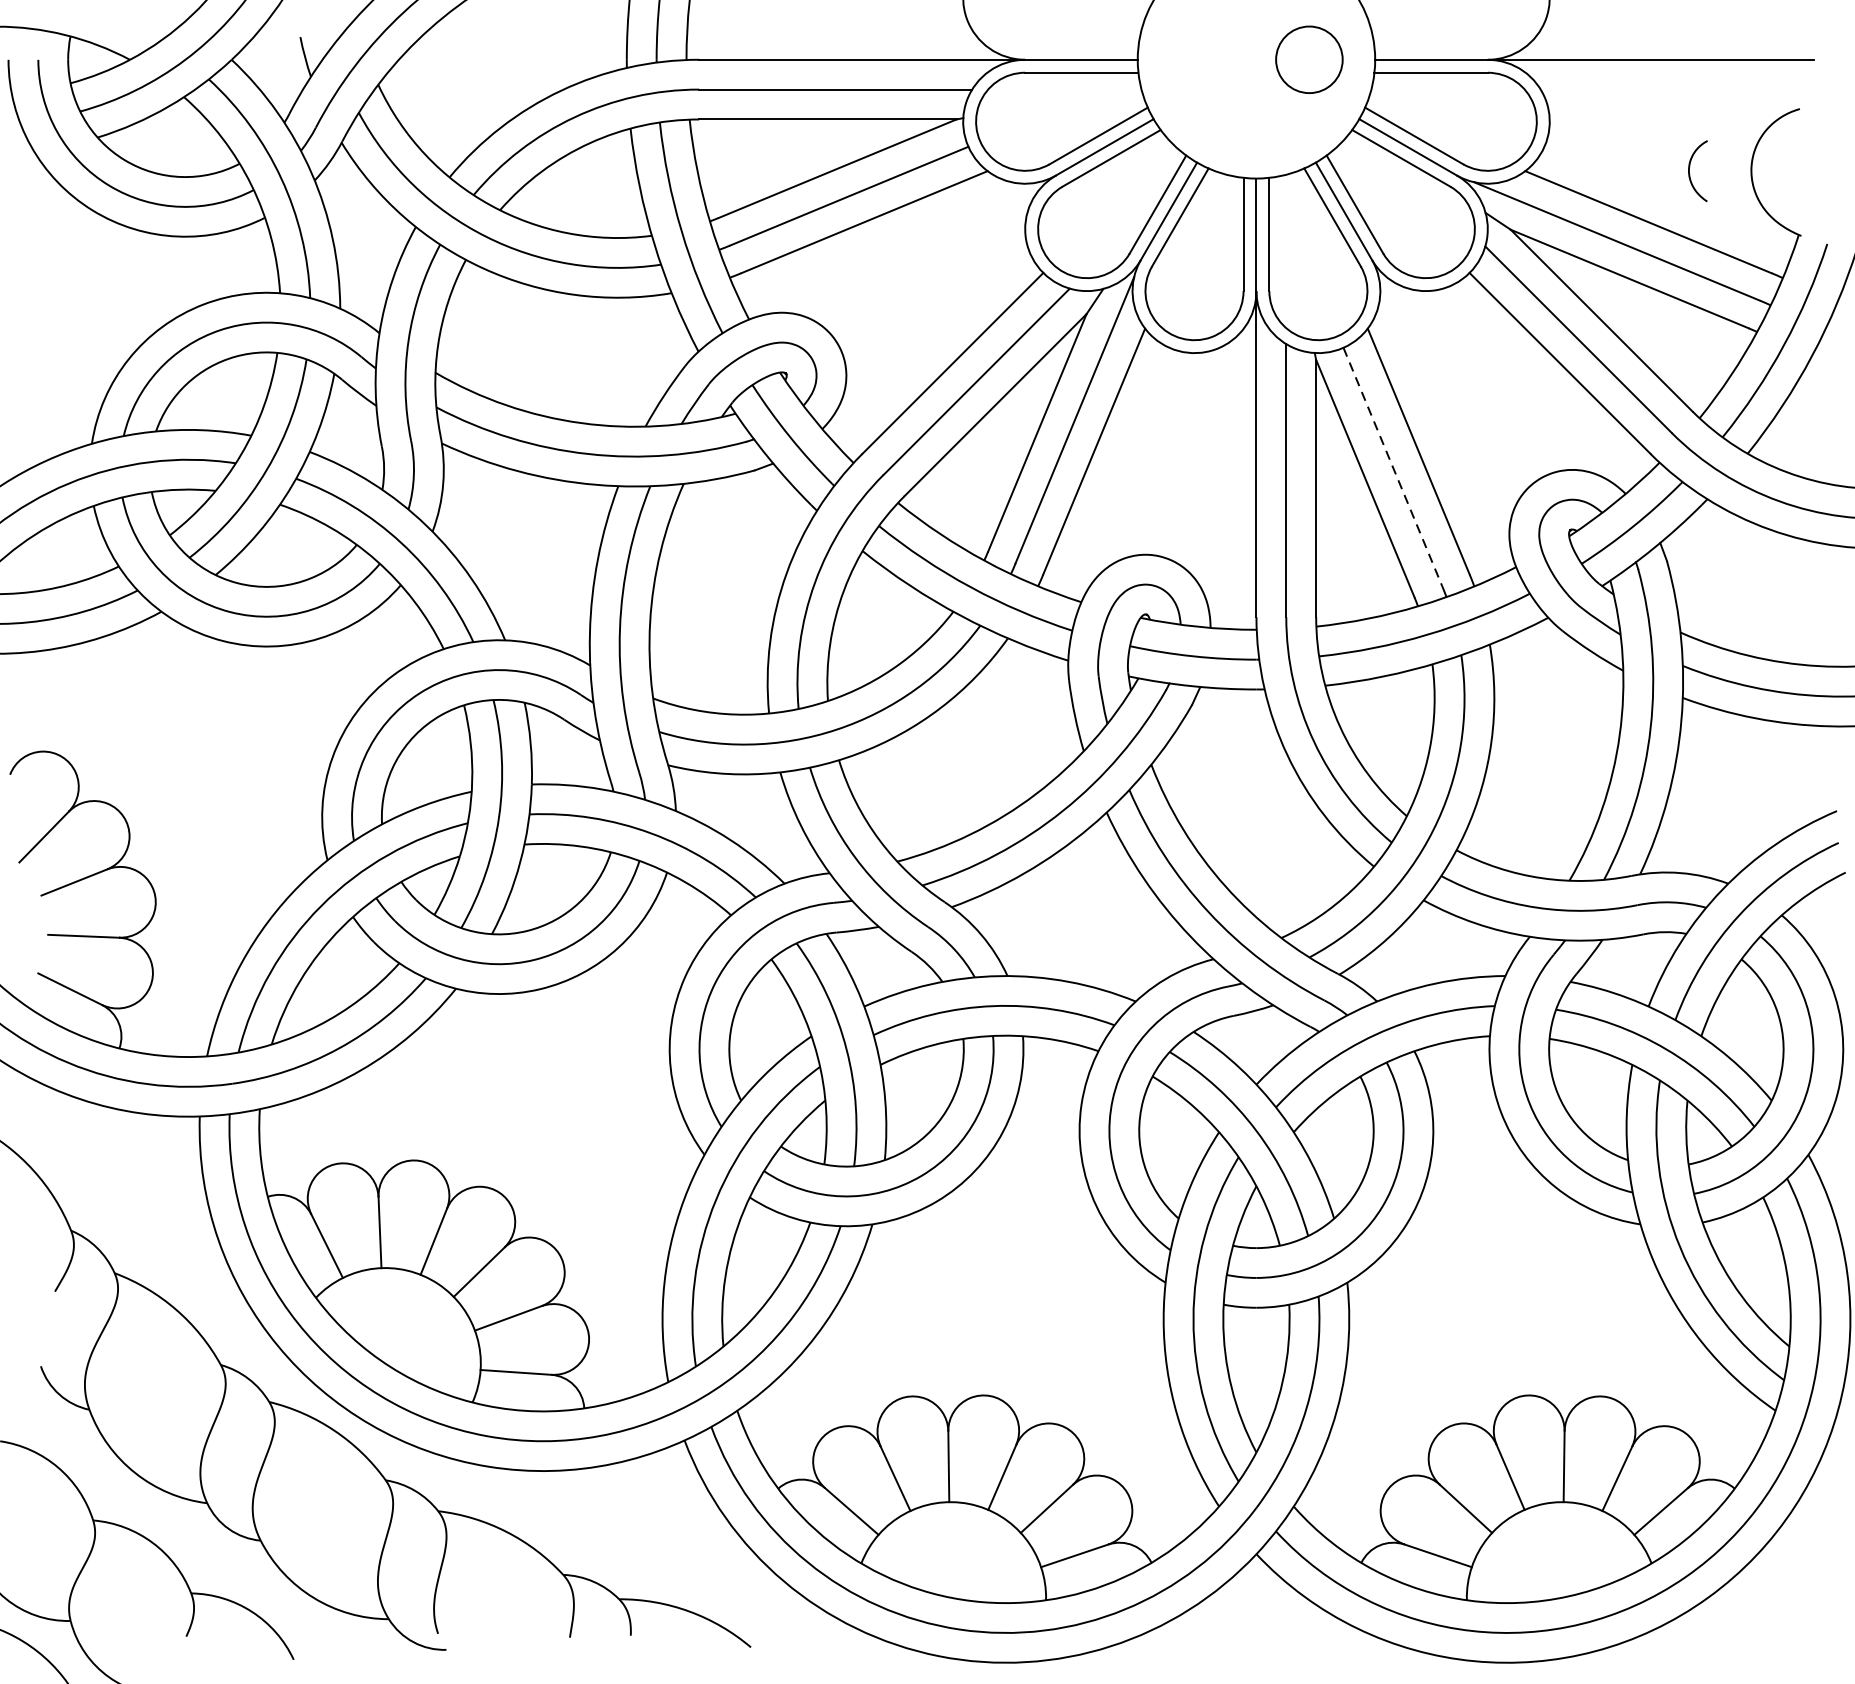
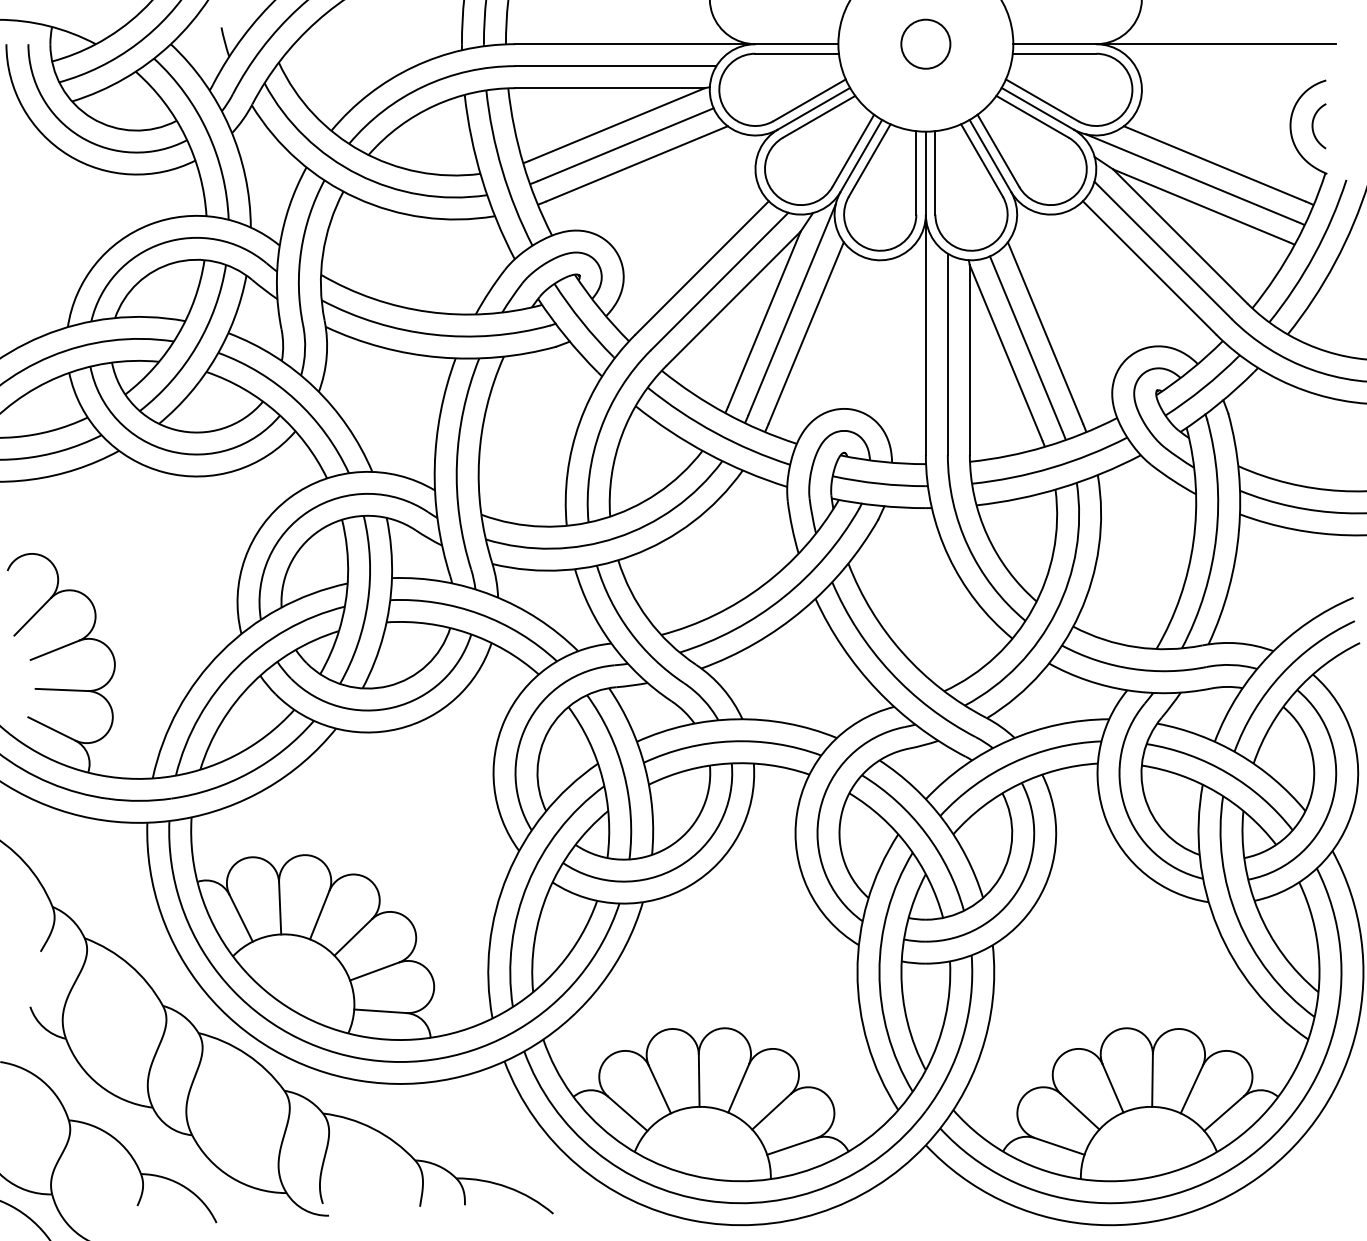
circle: (1308, 58) -> (925, 43), moved
curve: (1690, 171) -> (1313, 126), moved
line: (1393, 467) -> (1026, 344), dashed -> solid

